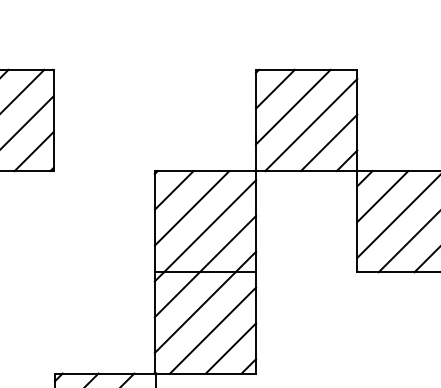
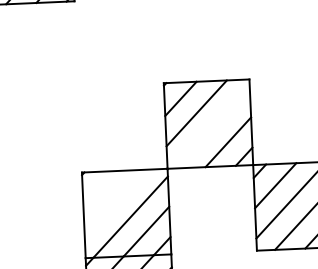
line: (311, 124) -> (212, 127), removed
line: (173, 190) -> (98, 188), removed
line: (191, 208) -> (114, 202), removed

